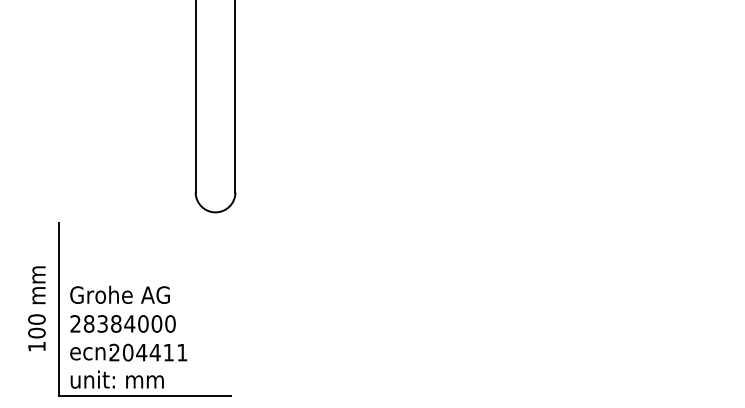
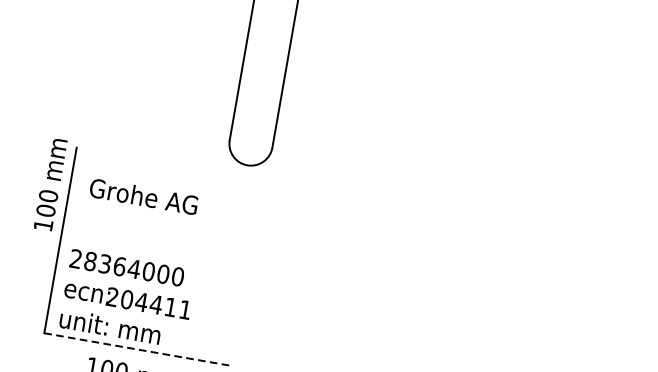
text: (119, 294) -> (143, 196), moved
text: (36, 308) -> (50, 184), moved
text: (116, 323) -> (120, 266), 28384000 -> 28364000
line: (145, 395) -> (137, 349), solid -> dashed

